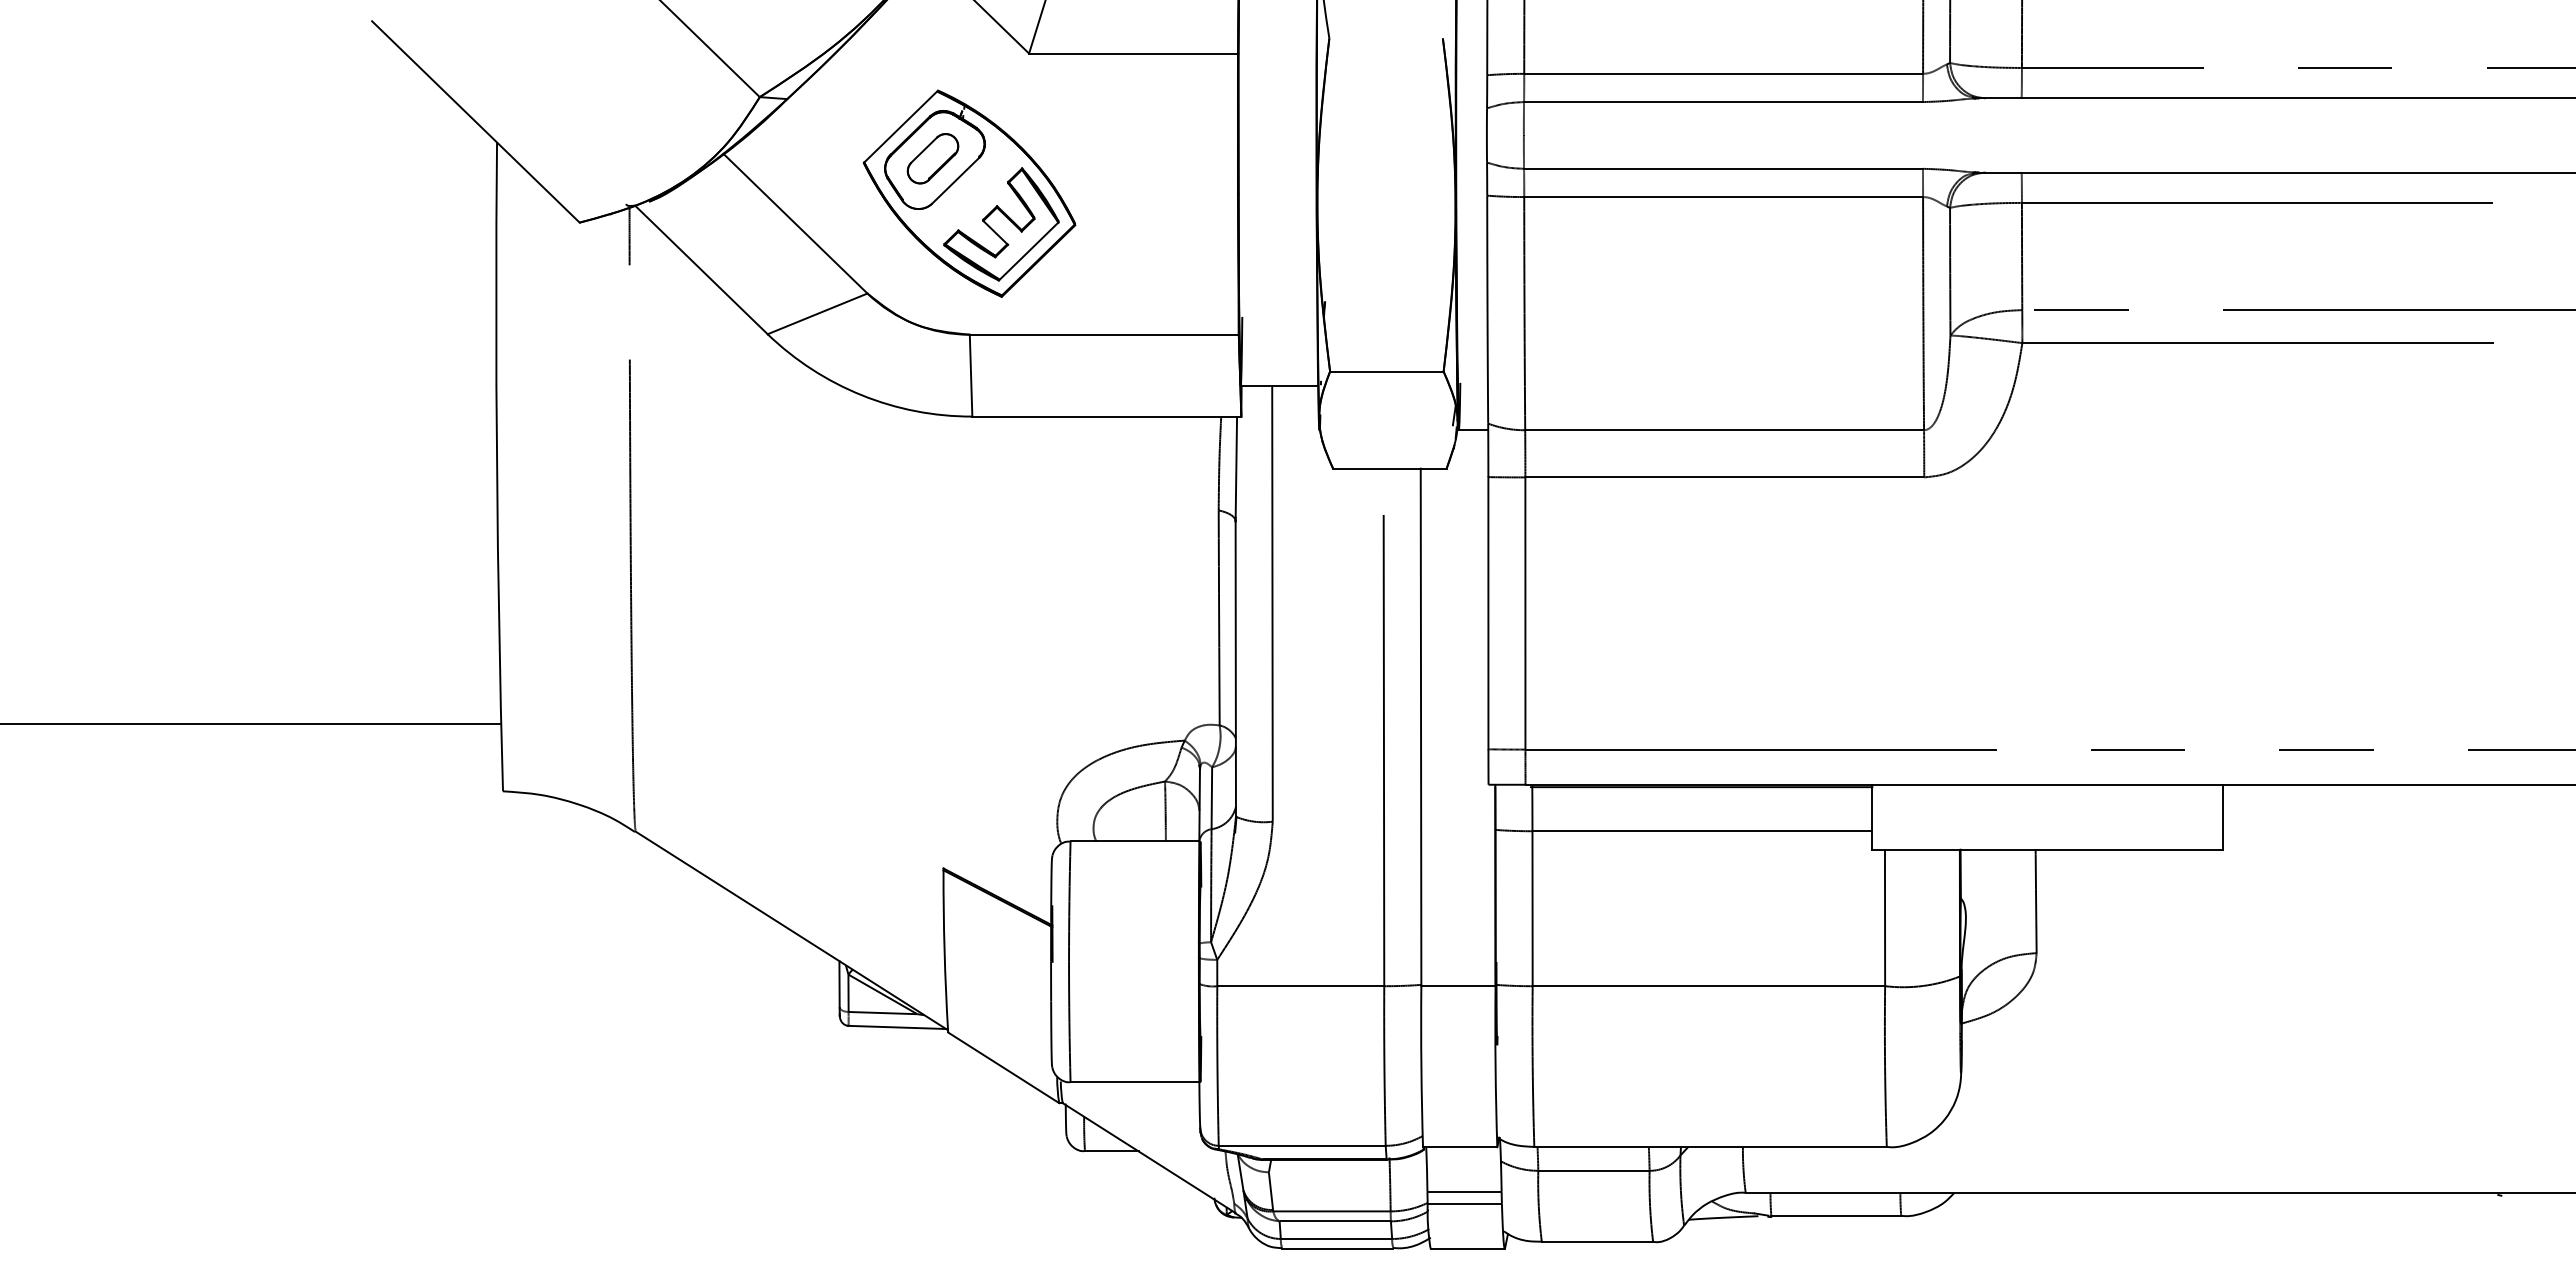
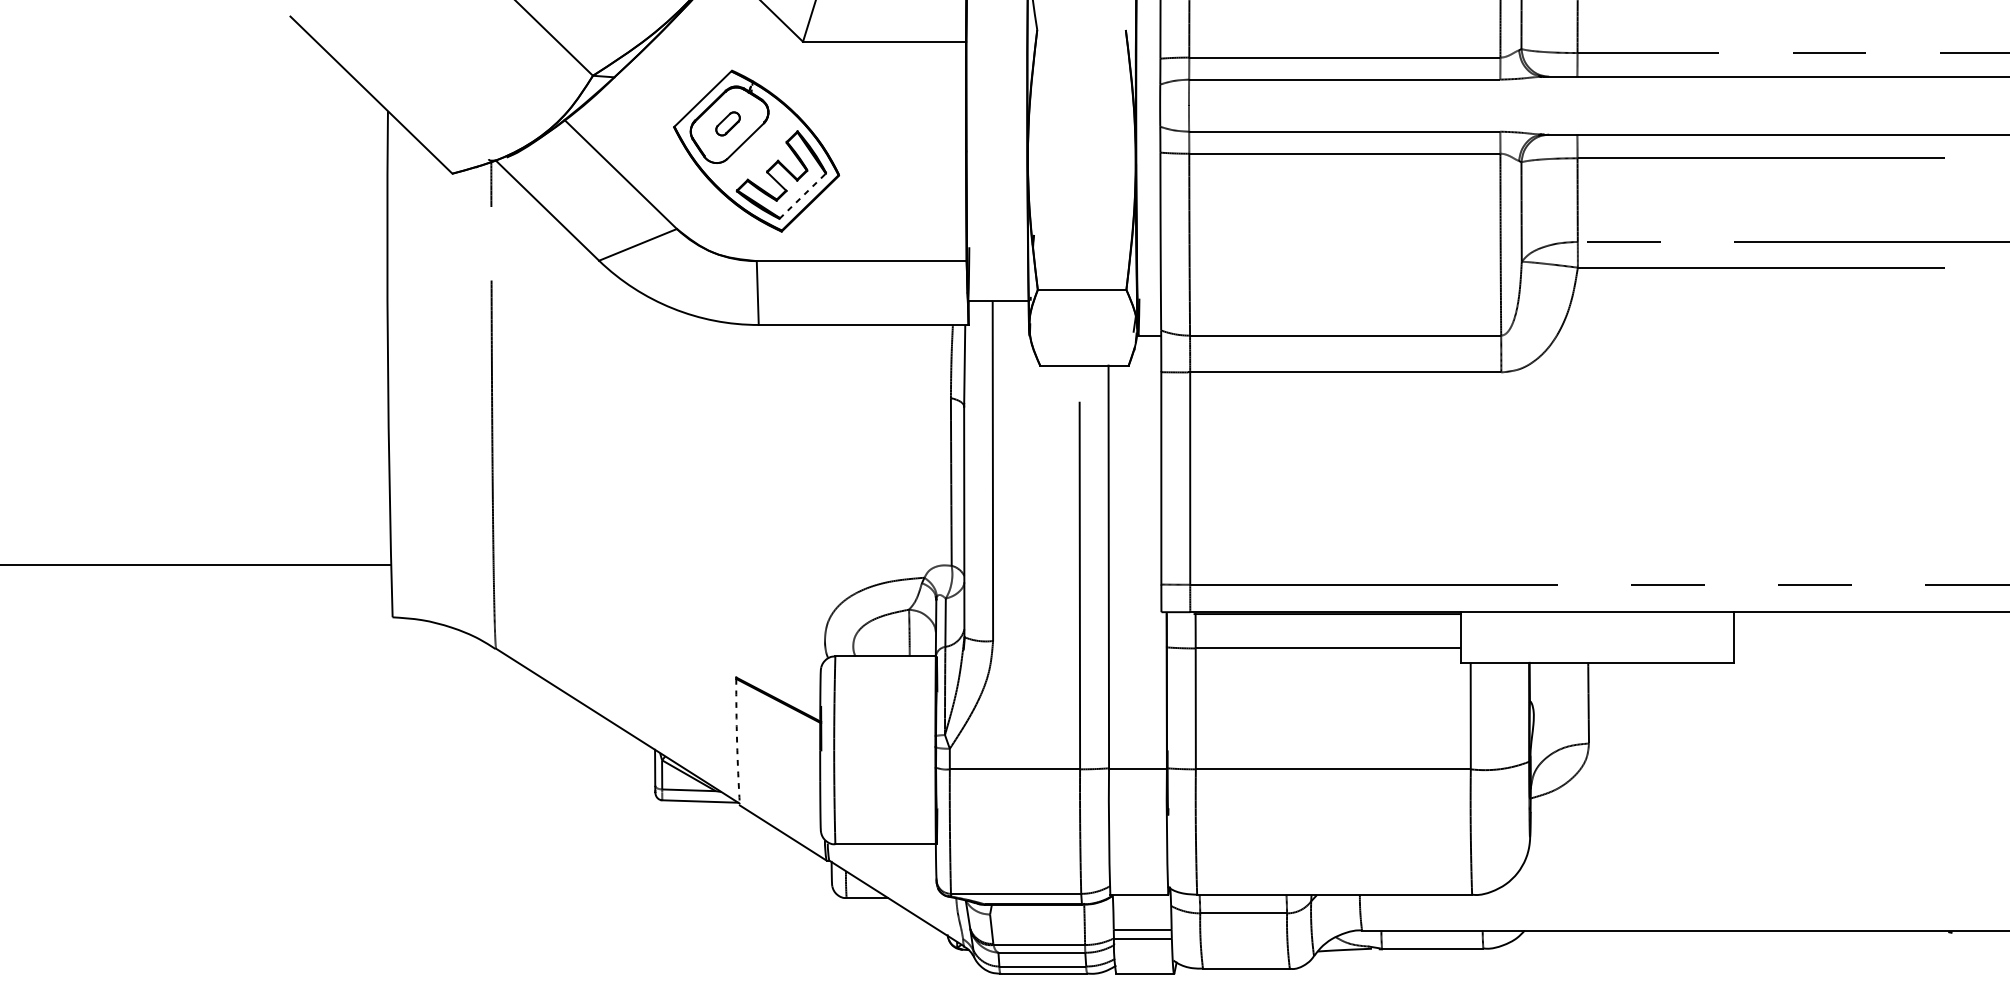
part: (932, 158) -> (727, 123), size x0.6
line: (1029, 251) -> (803, 196), solid -> dashed
arc: (944, 951) -> (737, 742), solid -> dashed

